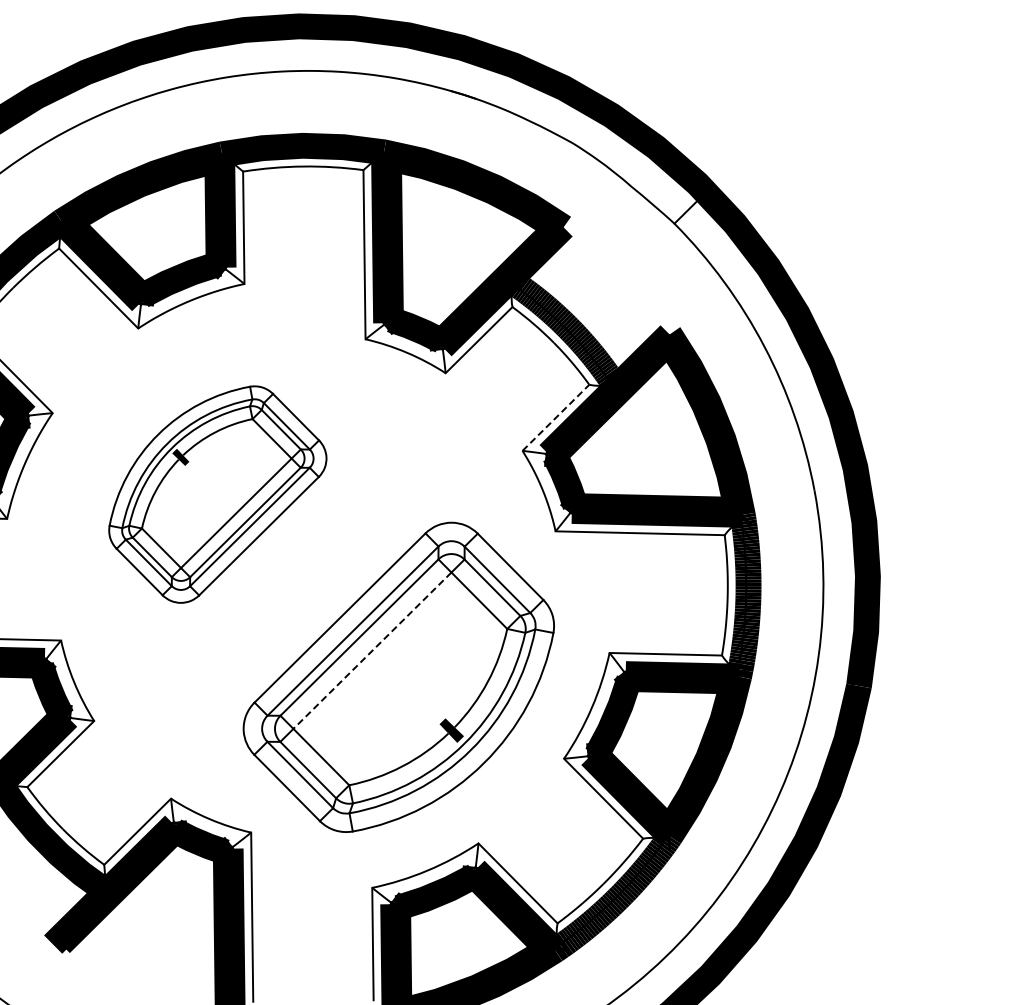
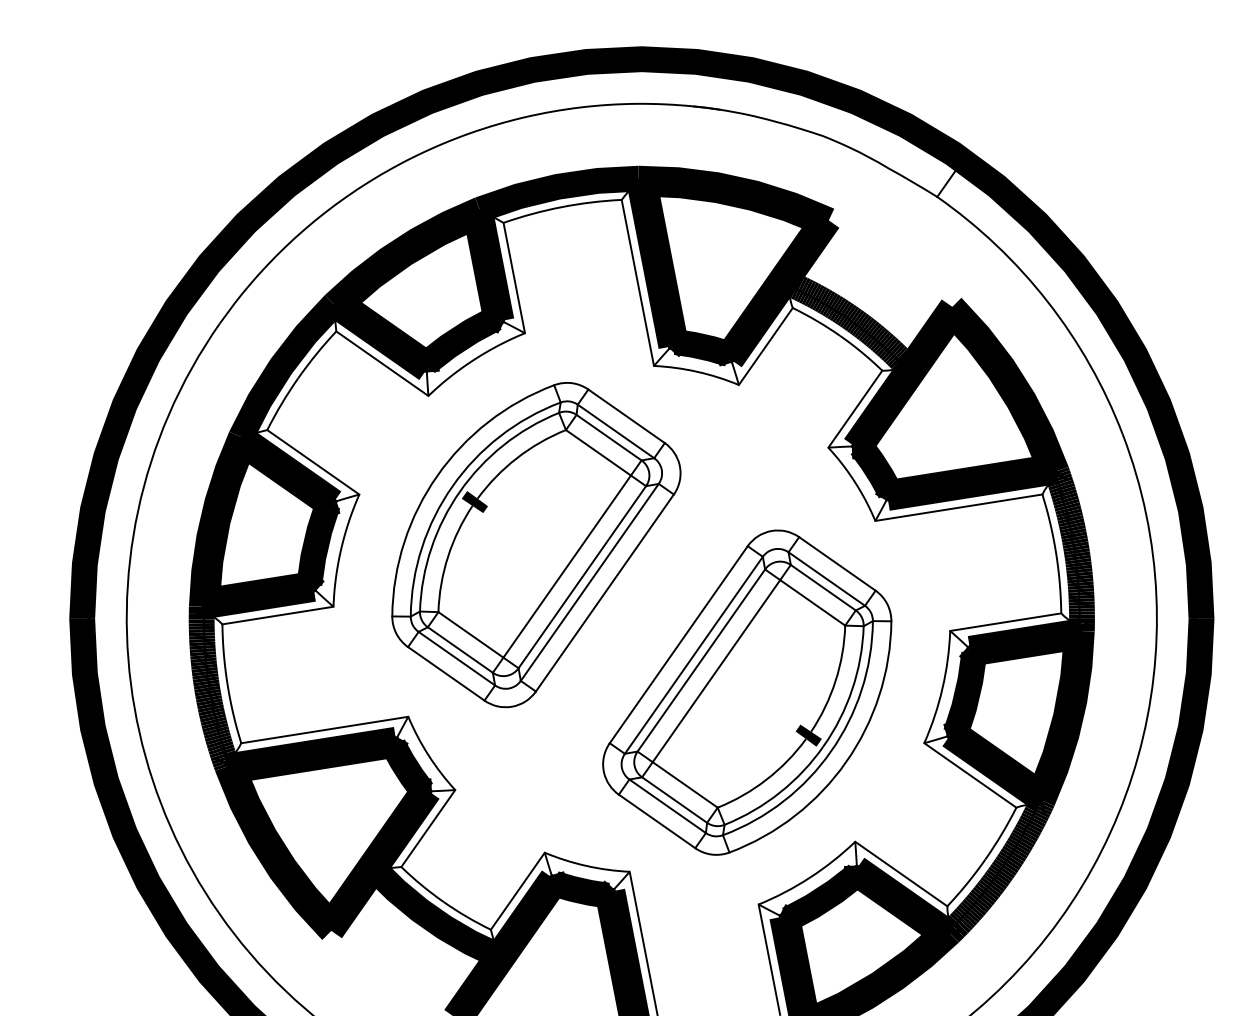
line: (556, 418) -> (855, 409), dashed -> solid
part: (217, 494) -> (536, 545), size x1.43
line: (372, 651) -> (716, 671), dashed -> solid

